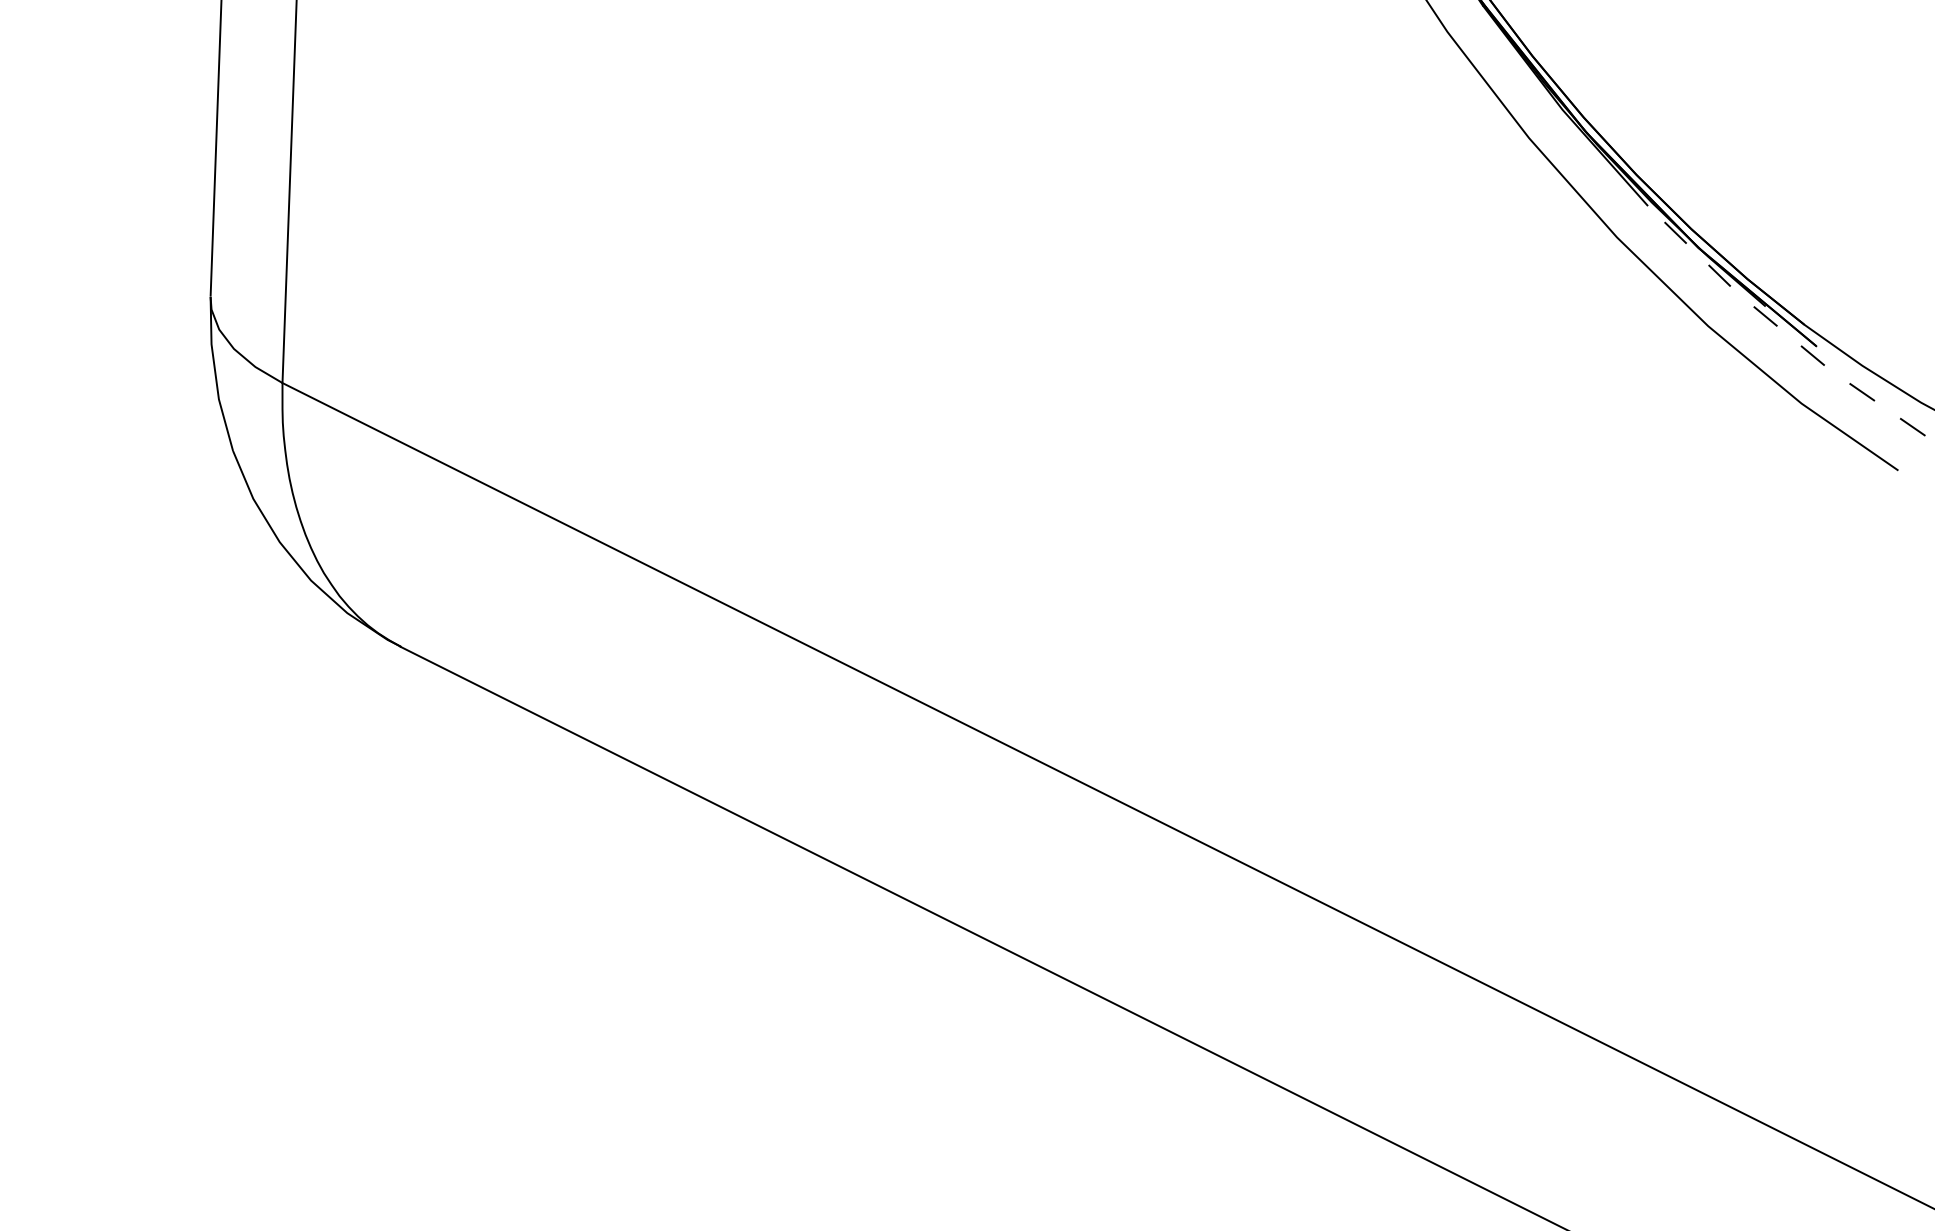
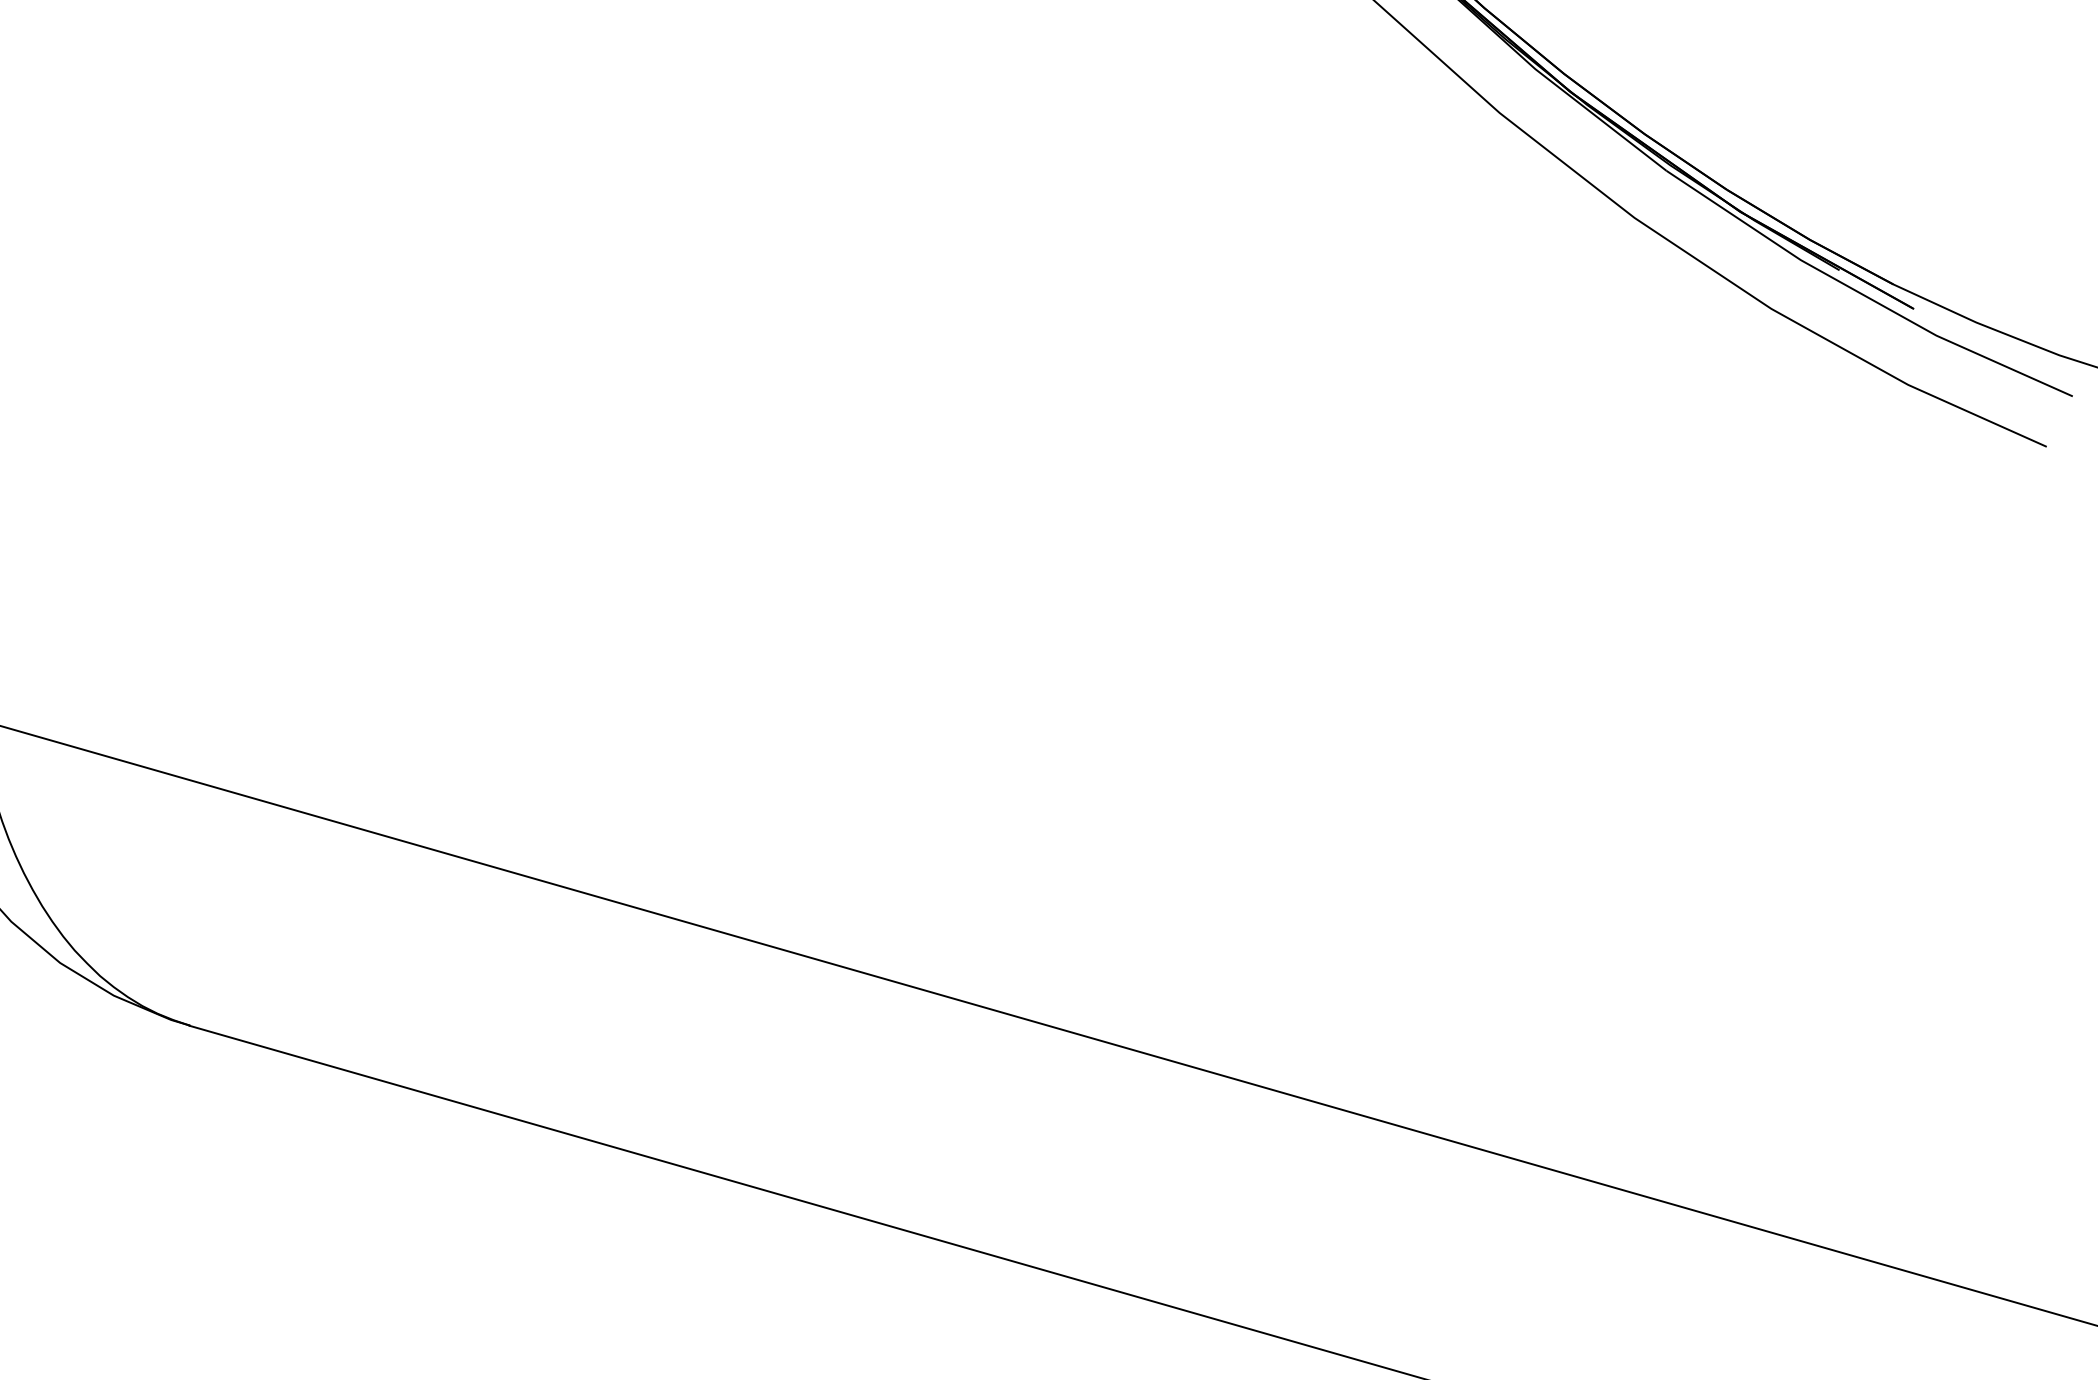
line: (1779, 328) -> (1862, 294), dashed -> solid

